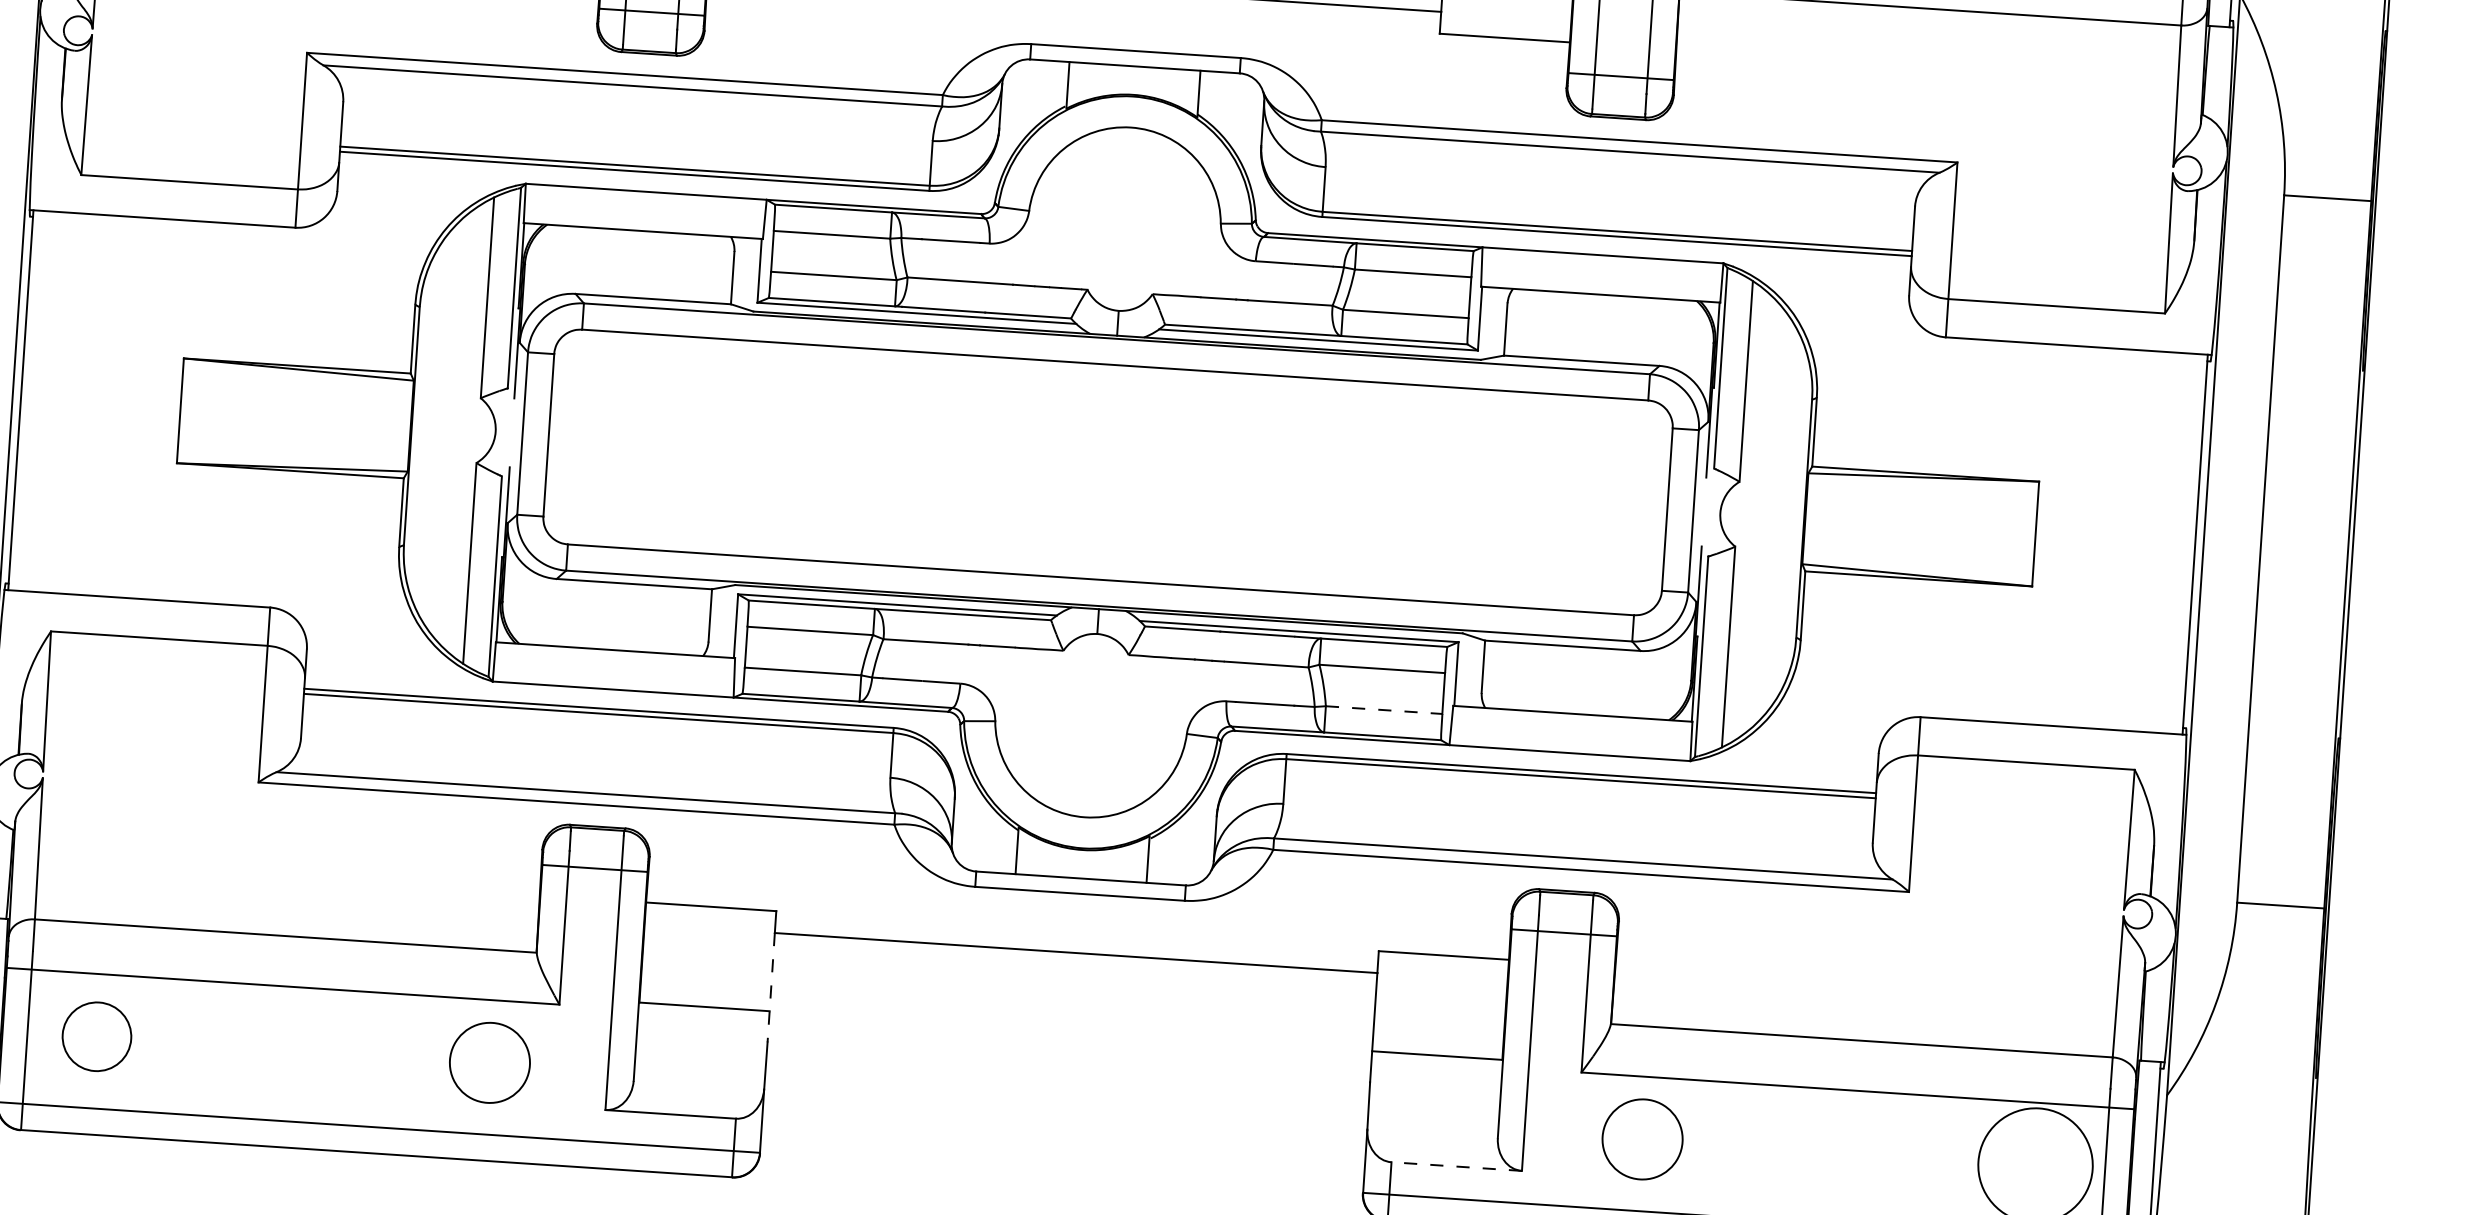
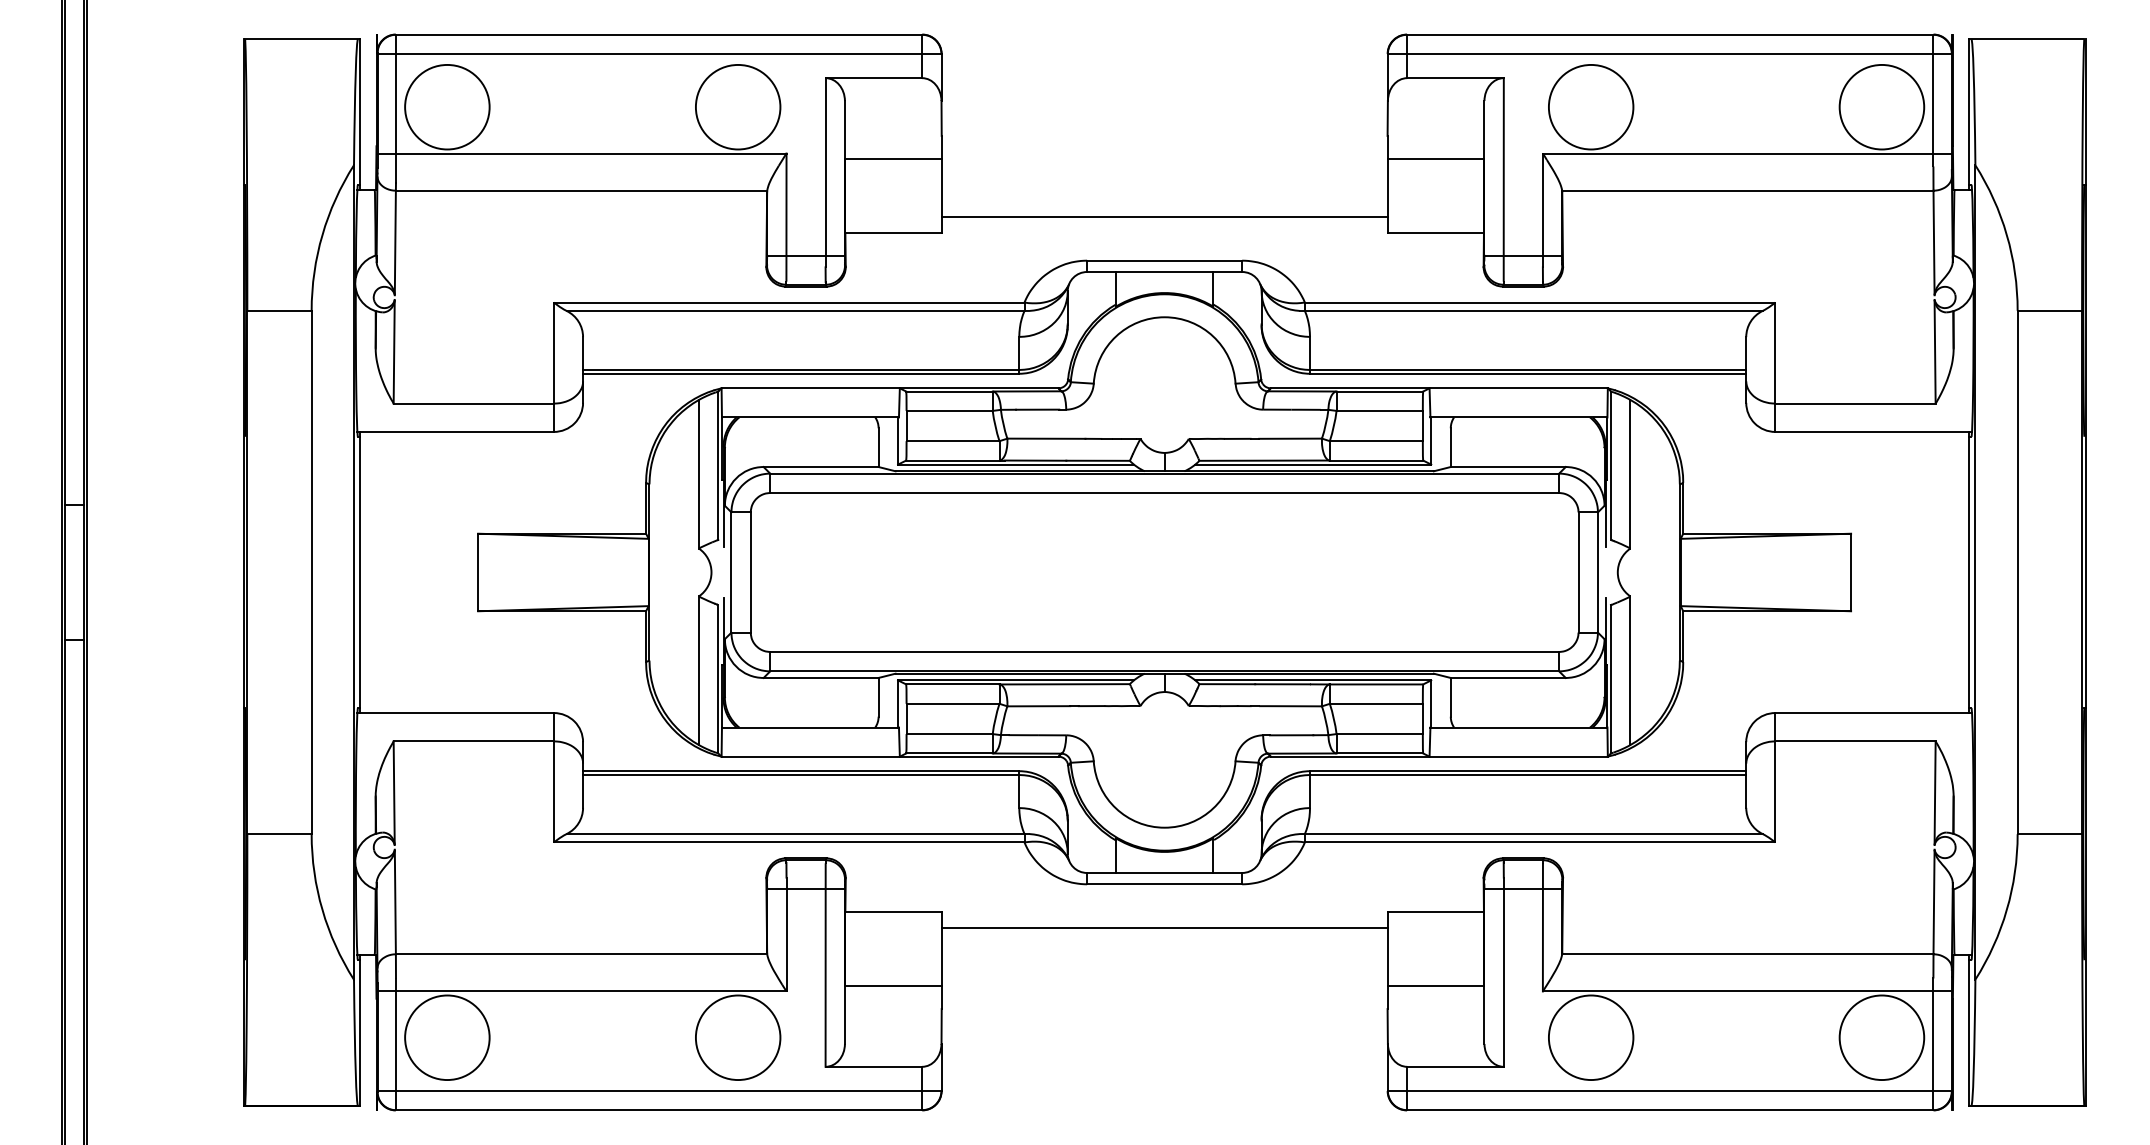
line: (1385, 710) -> (1380, 734), dashed -> solid
line: (770, 988) -> (941, 969), dashed -> solid
circle: (97, 1036) -> (447, 1037), size x1.67
circle: (489, 1062) -> (737, 1037), size x1.43
circle: (1641, 1139) -> (1590, 1037), size x1.43
line: (1456, 1166) -> (1455, 1066), dashed -> solid

